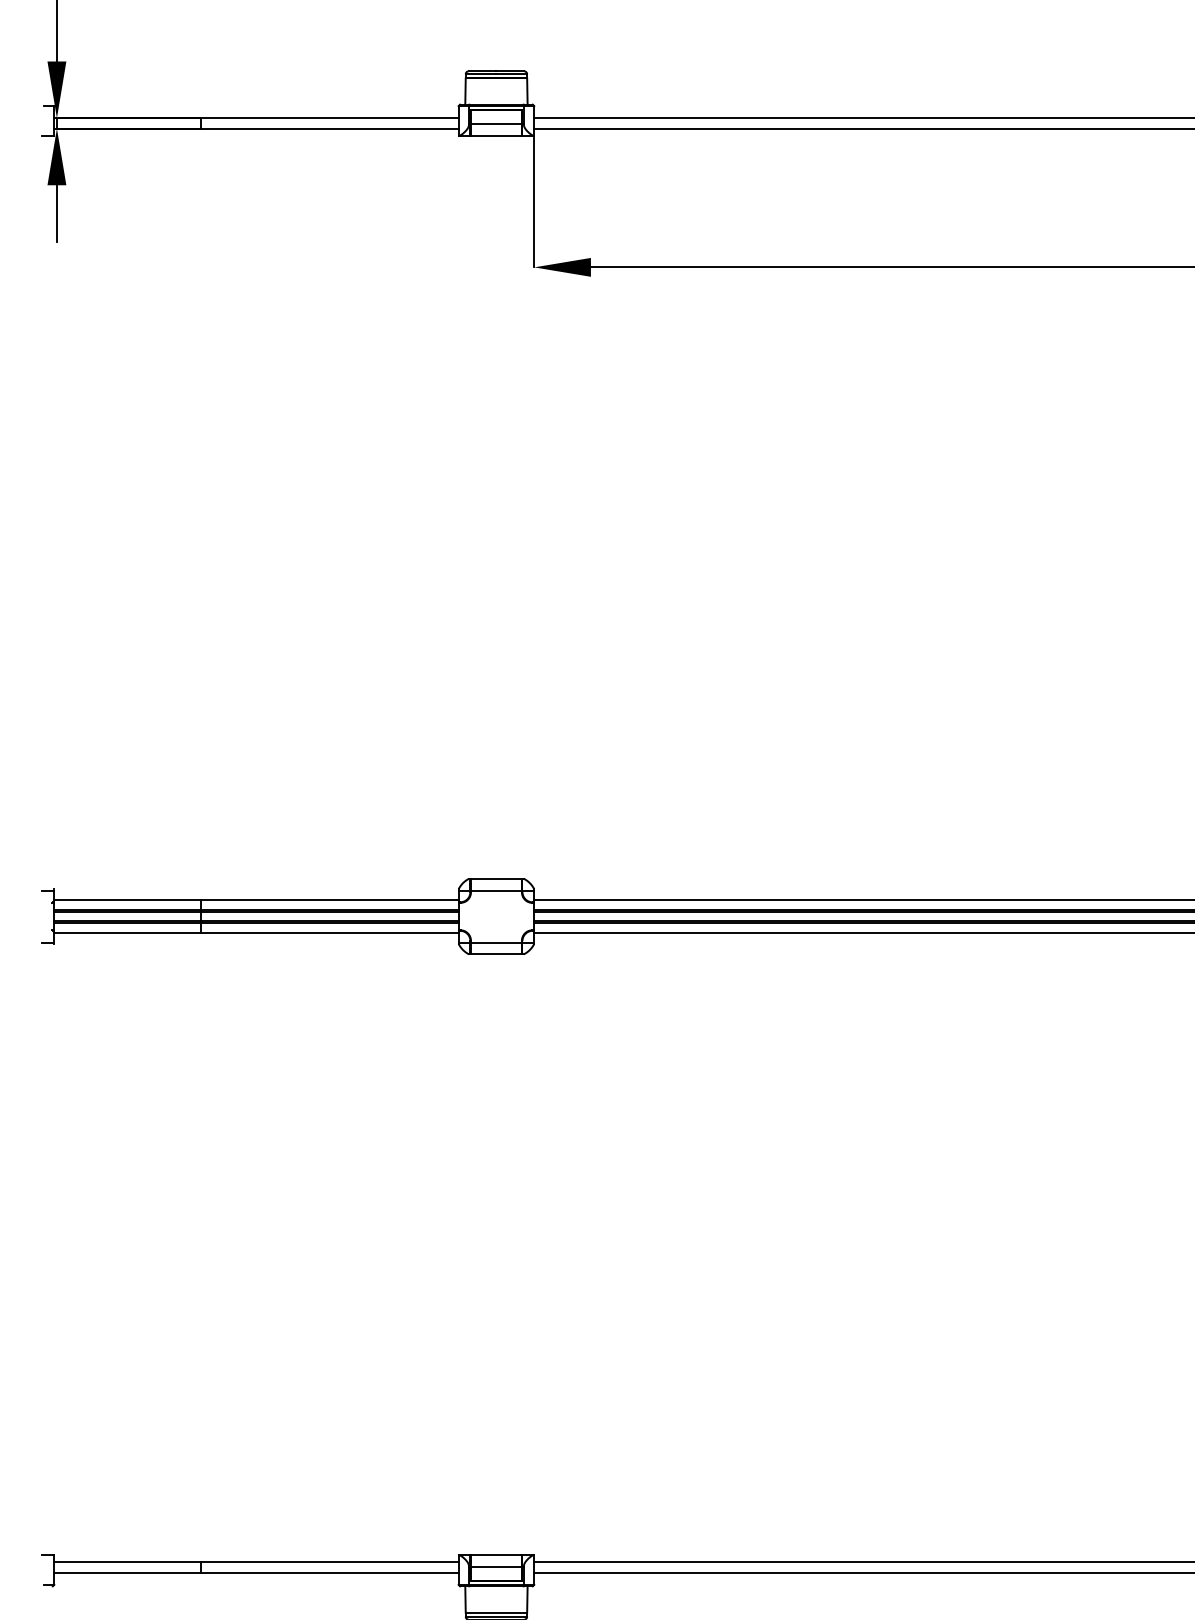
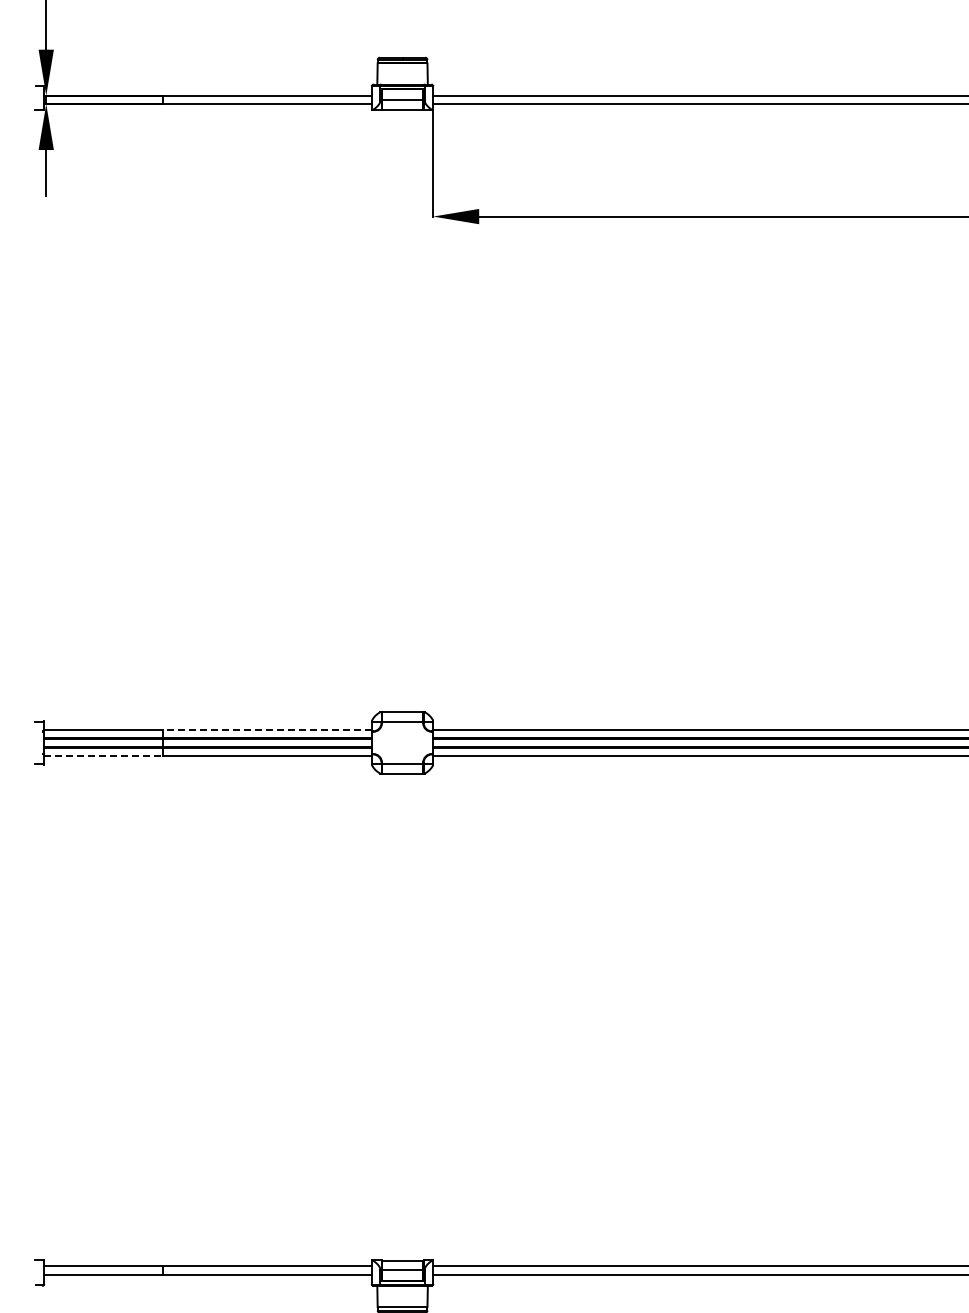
line: (328, 900) -> (266, 729), solid -> dashed
line: (128, 932) -> (104, 755), solid -> dashed

